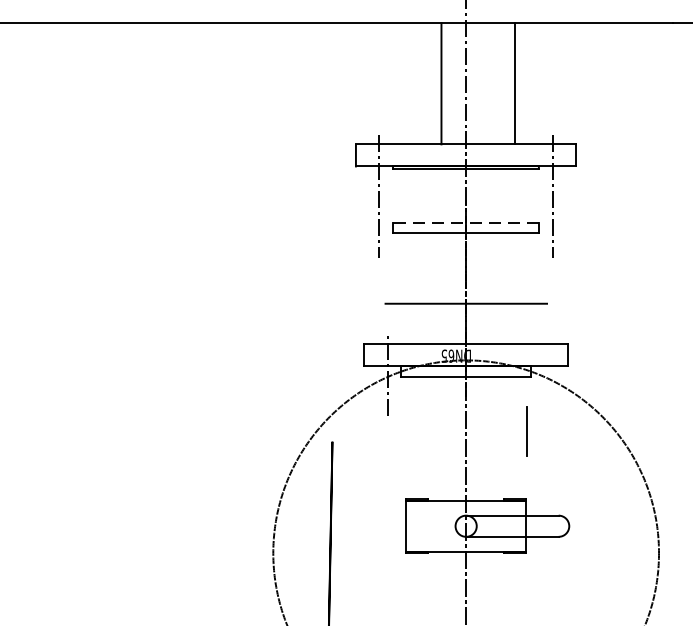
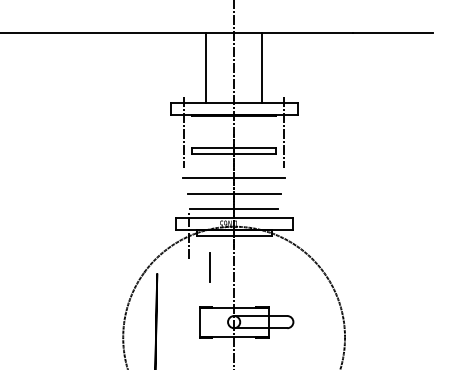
line: (440, 83) -> (205, 67), moved
line: (466, 222) -> (234, 147), dashed -> solid
line: (466, 276) -> (234, 178), added
line: (466, 330) -> (234, 209), added
line: (525, 431) -> (209, 267), moved

